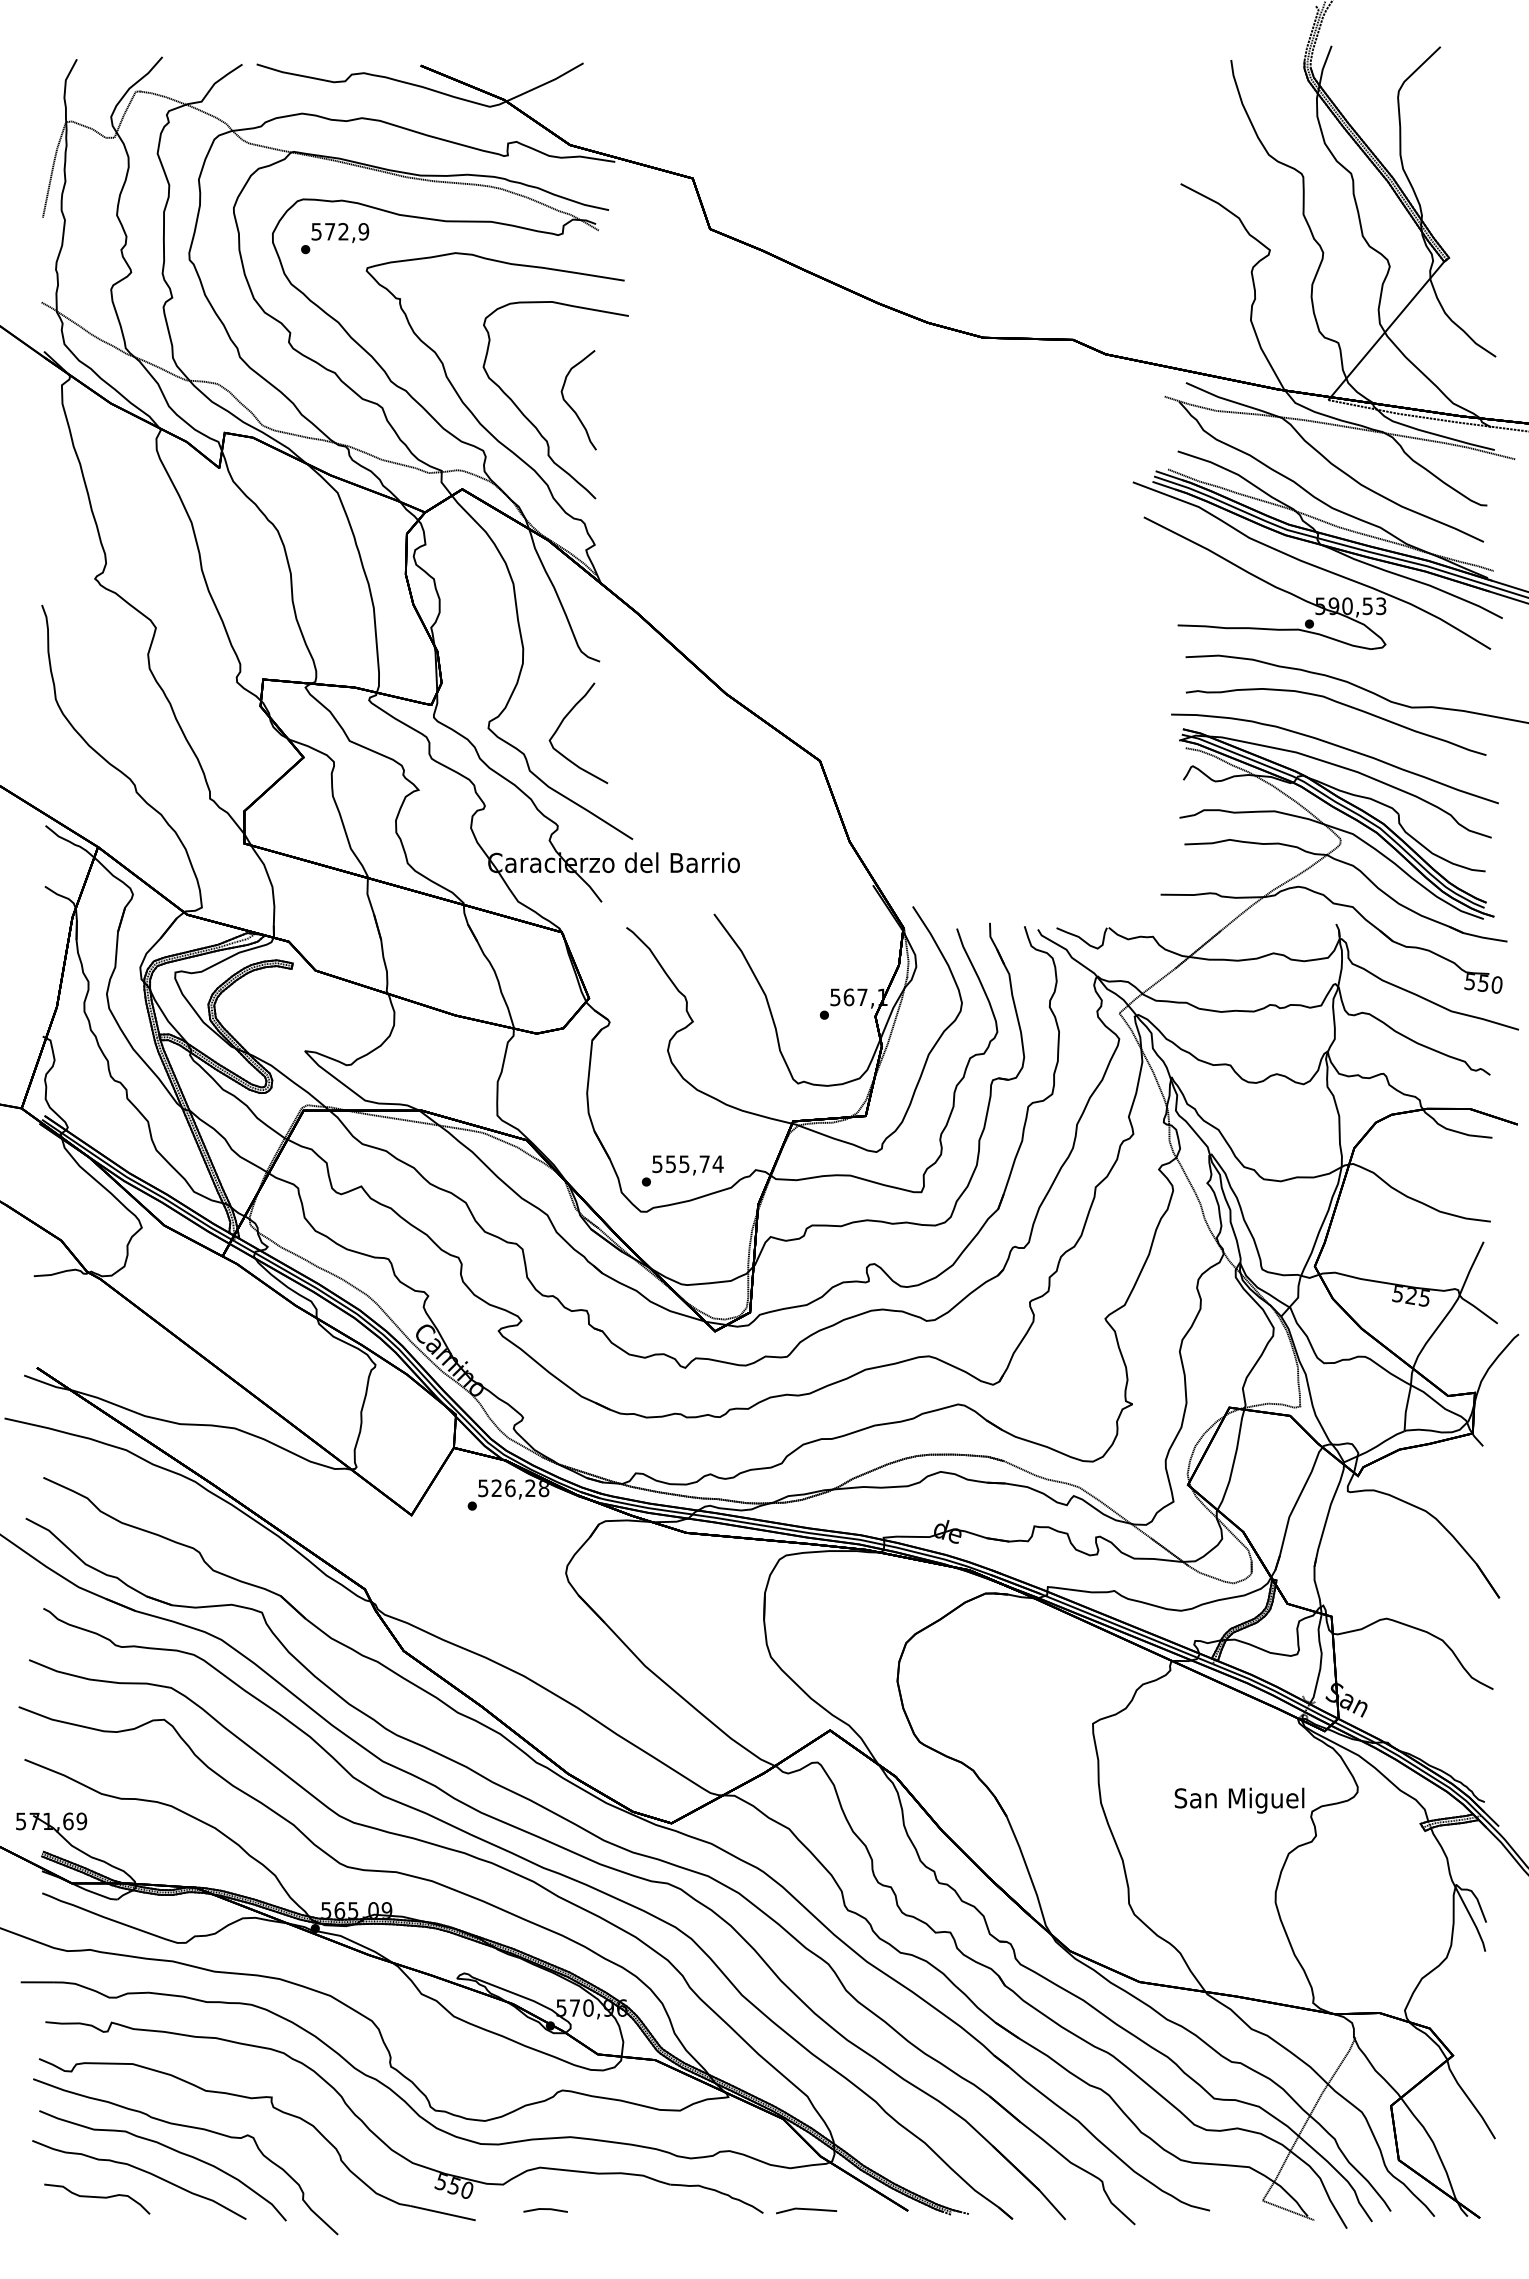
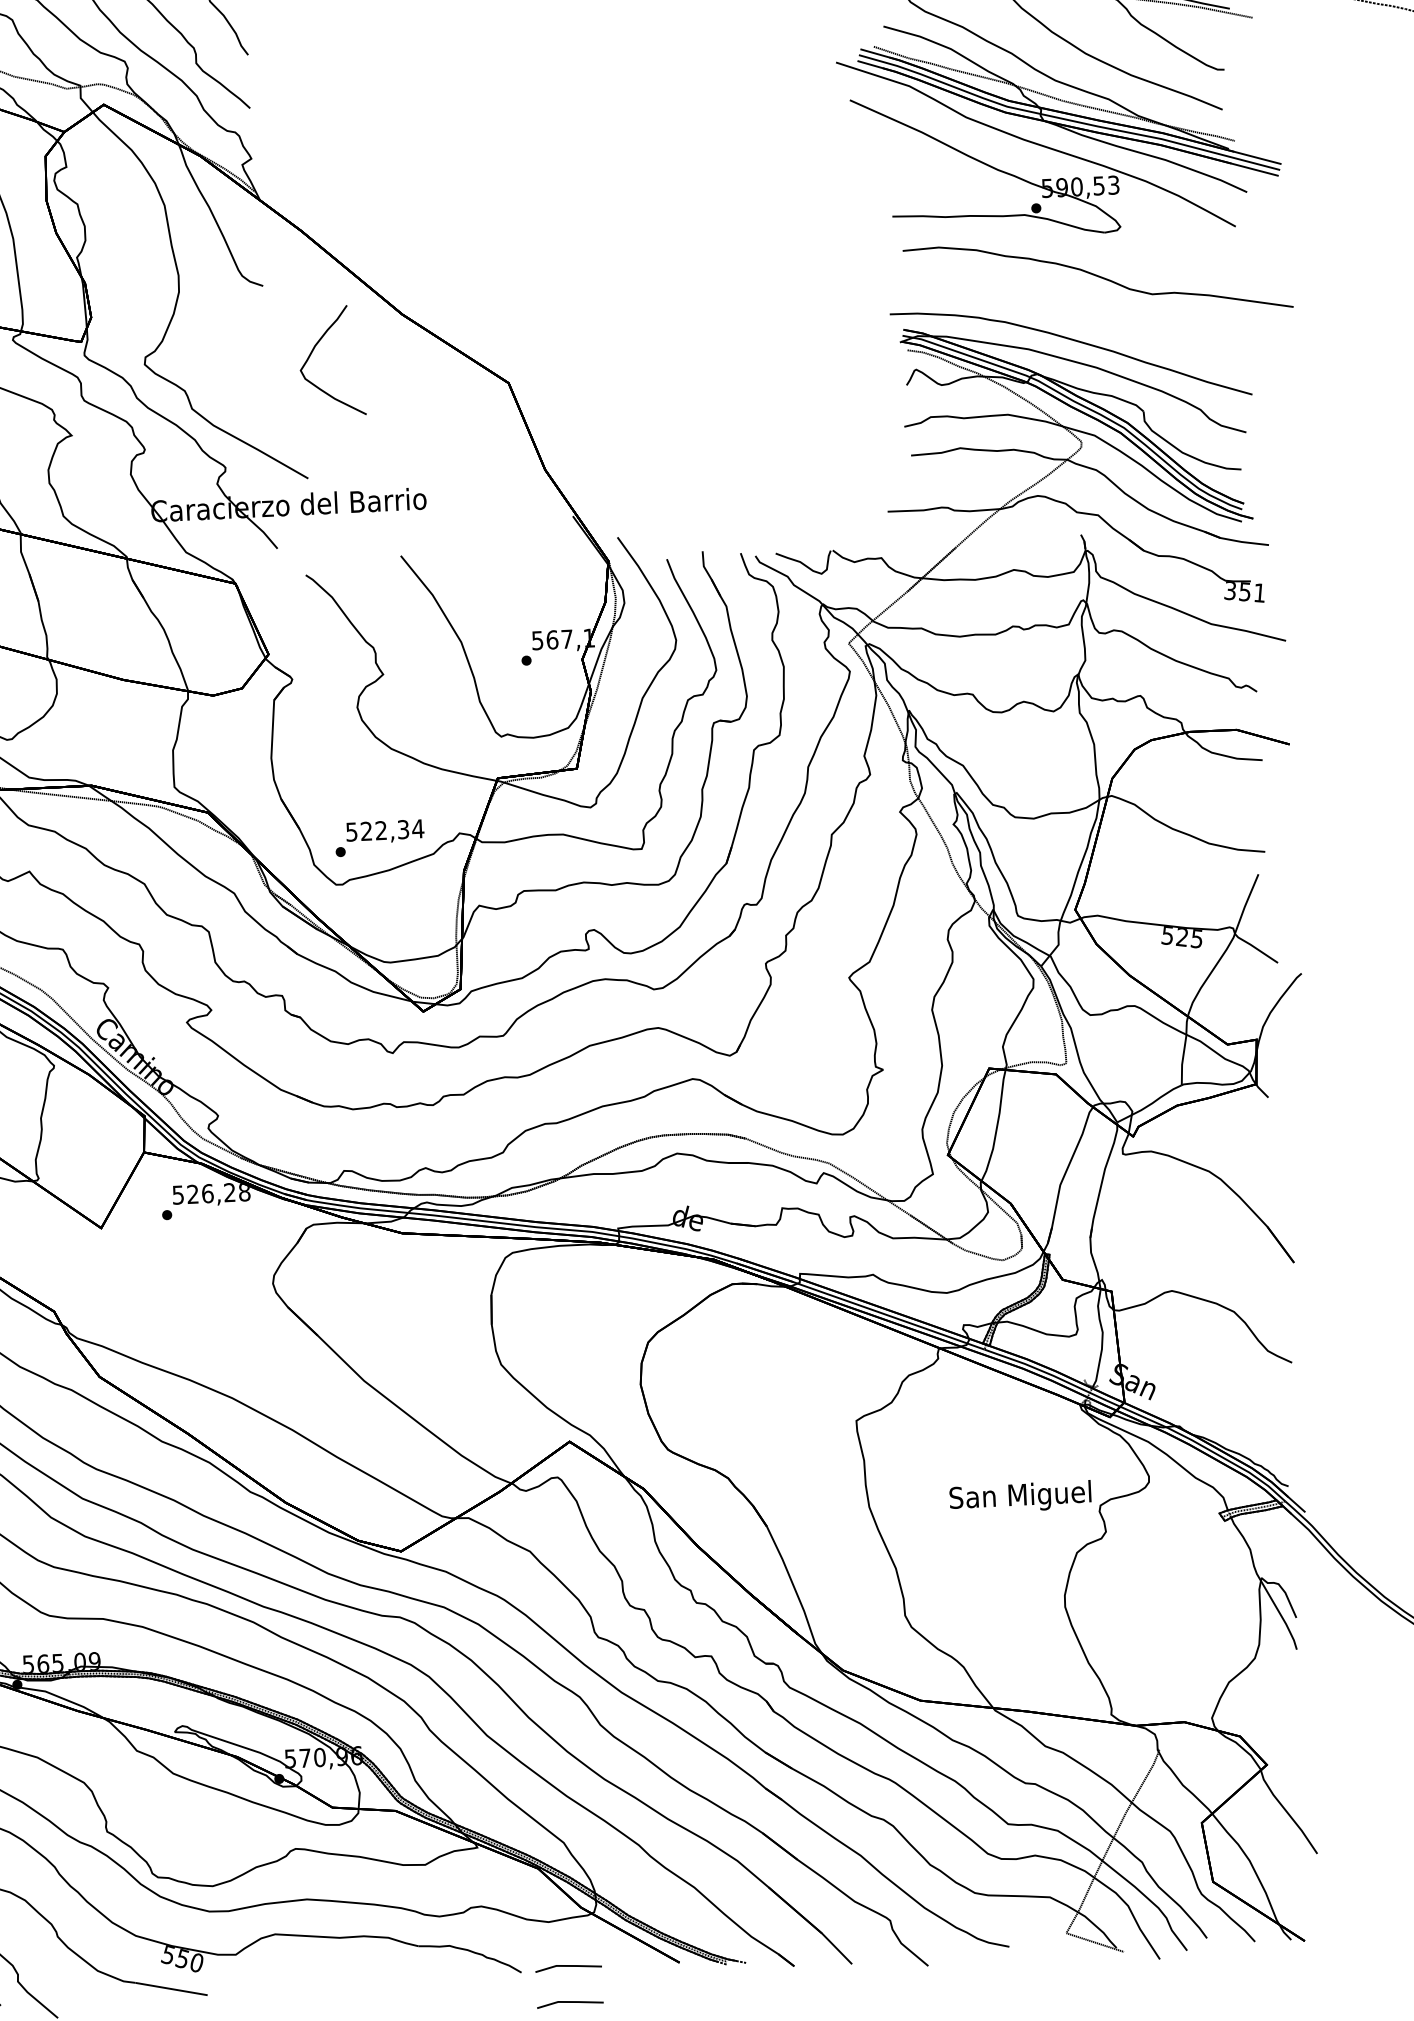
curve: (1340, 704) -> (1074, 294), removed
curve: (562, 723) -> (313, 351), moved
text: (1484, 983) -> (1246, 592), 550 -> 351
text: (687, 1164) -> (384, 830), 555,74 -> 522,34
line: (545, 2209) -> (283, 1979), removed
line: (806, 2243) -> (570, 2003), added

